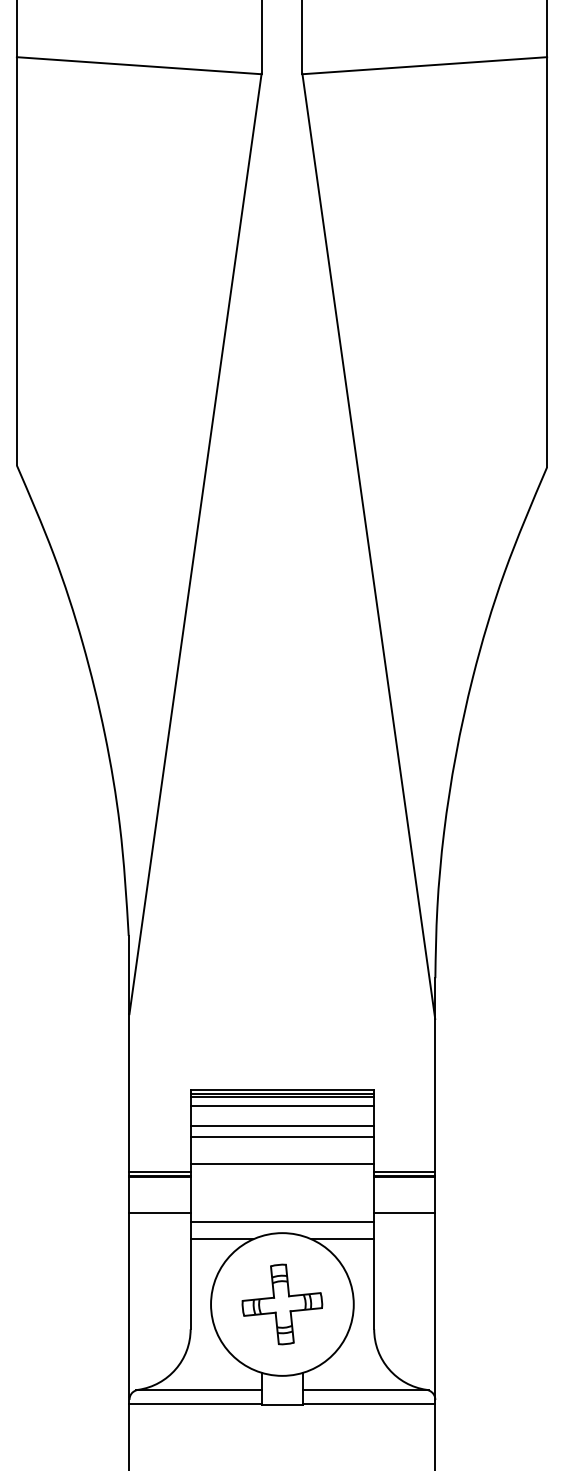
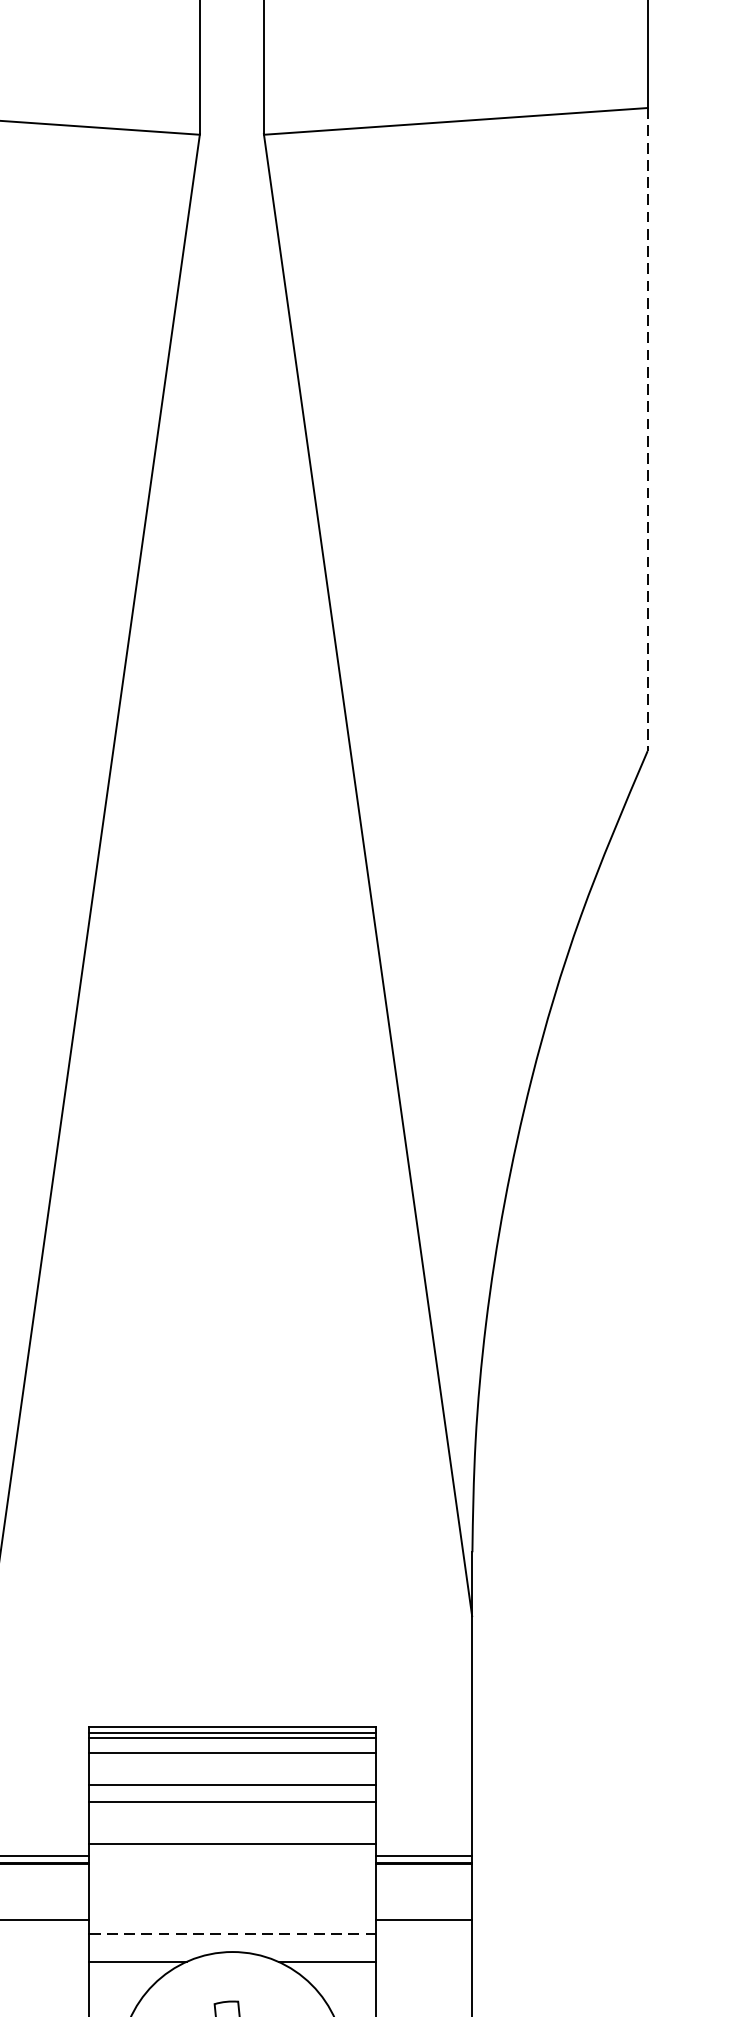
line: (547, 262) -> (648, 429), solid -> dashed
line: (282, 1221) -> (232, 1933), solid -> dashed

